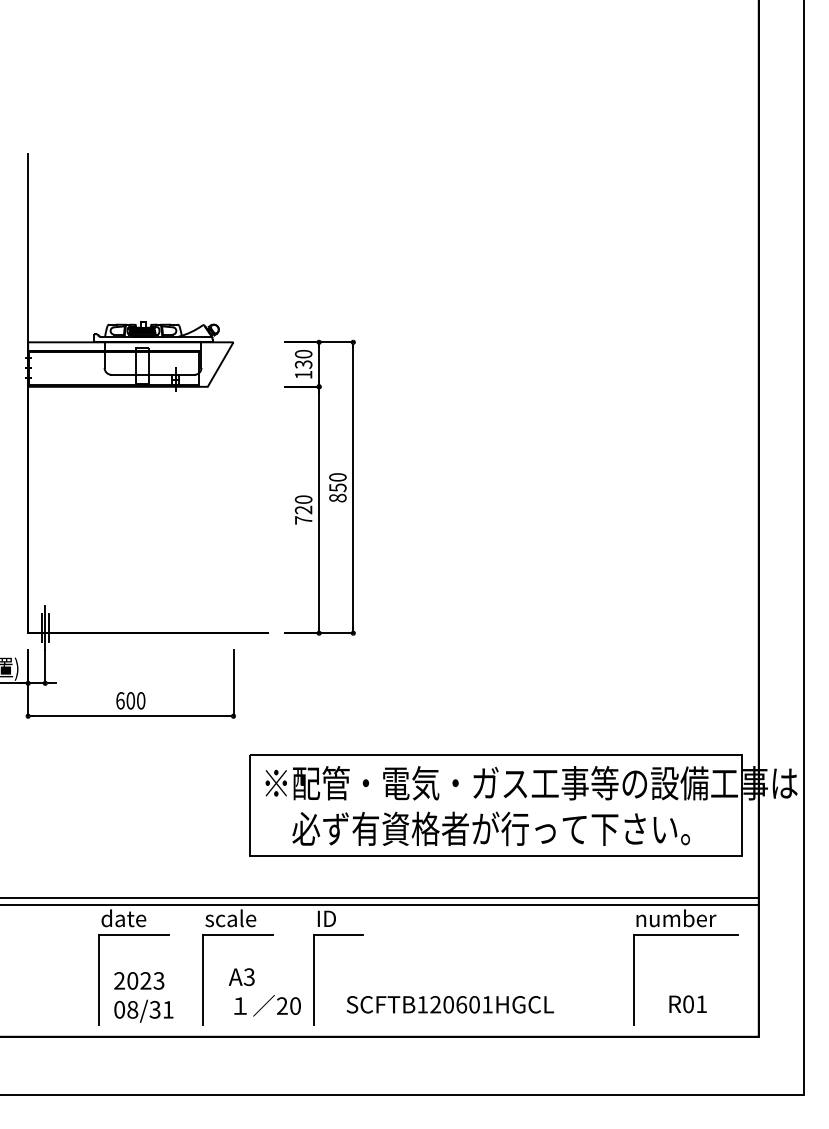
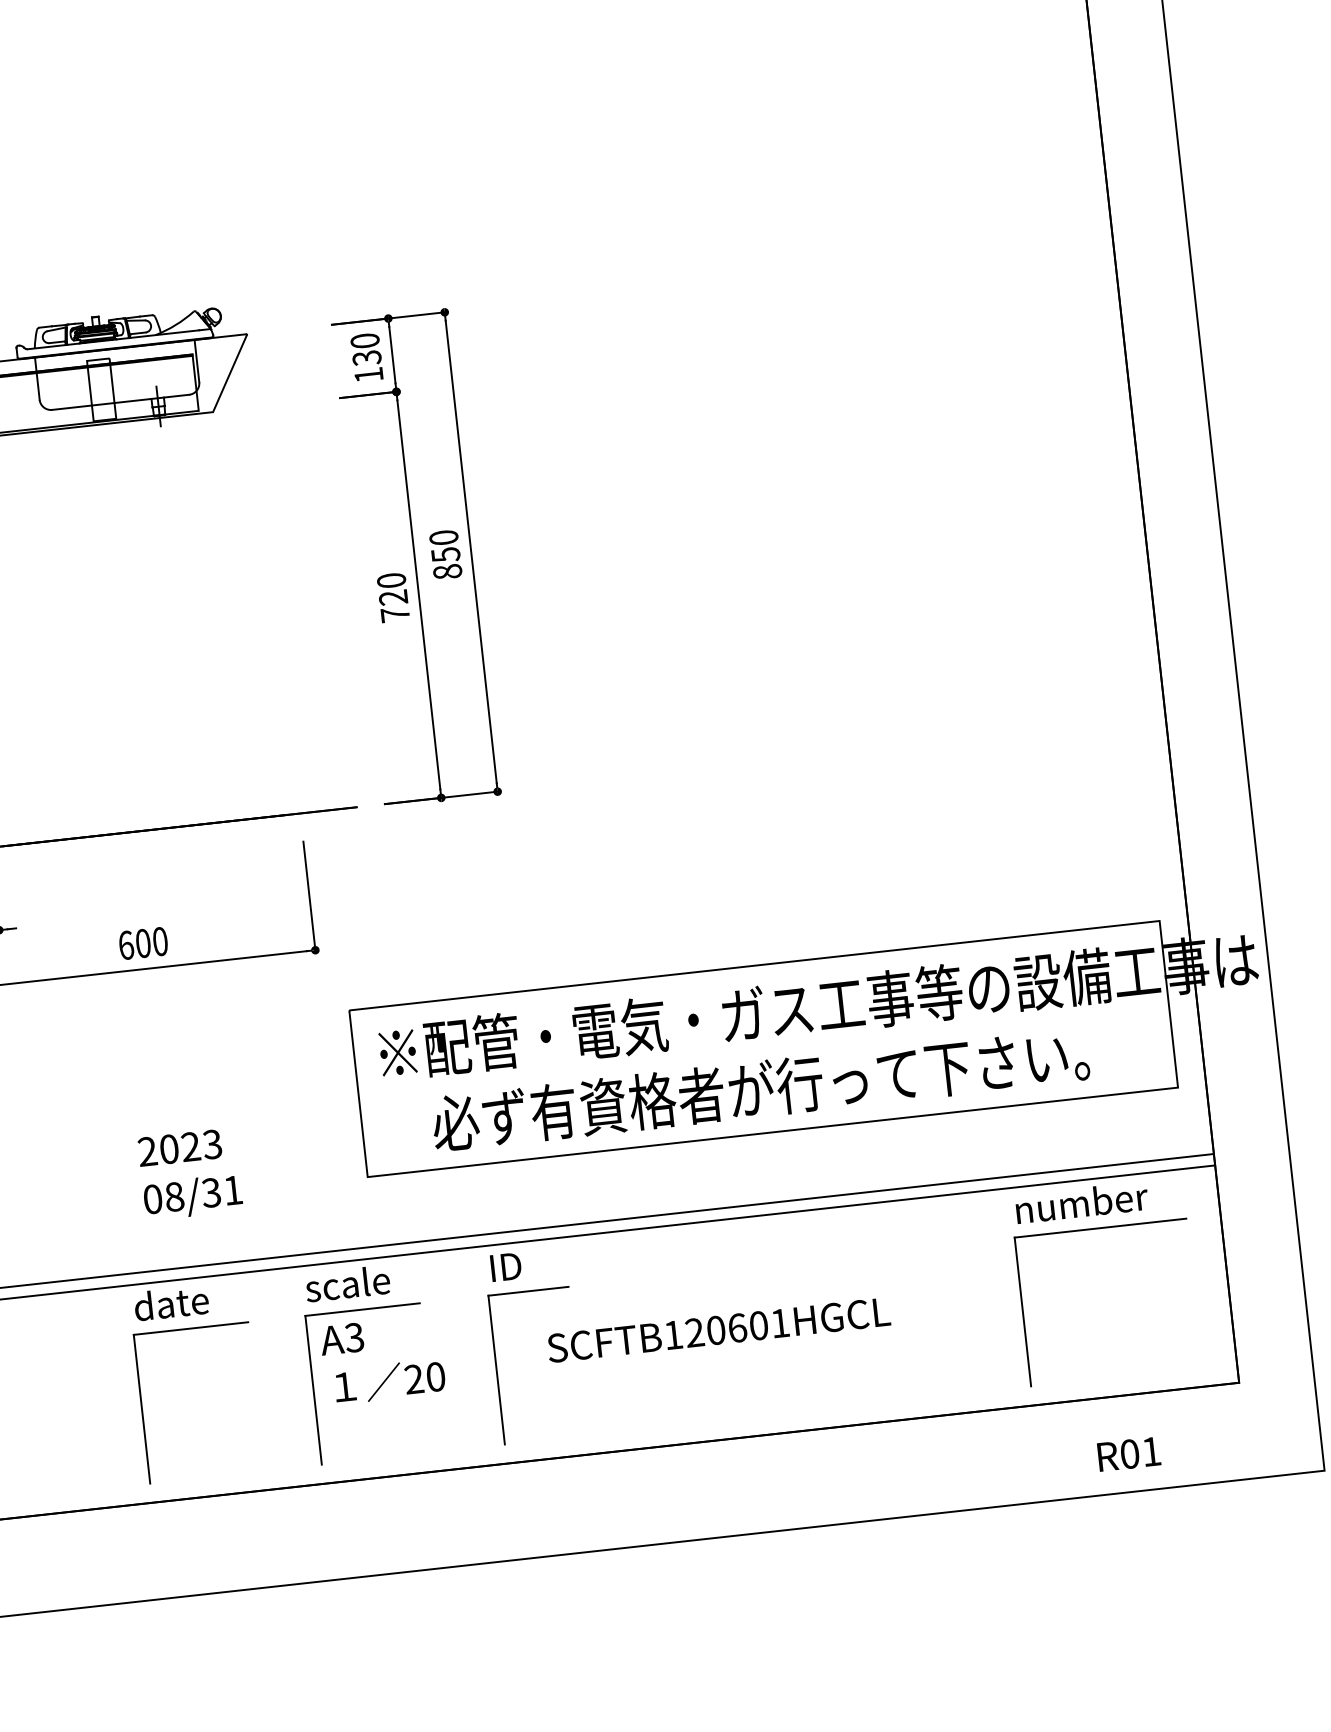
text: (264, 992) -> (382, 1360), moved
text: (143, 997) -> (190, 1174), moved
text: (449, 1004) -> (717, 1329), moved
text: (687, 1004) -> (1128, 1454), moved

